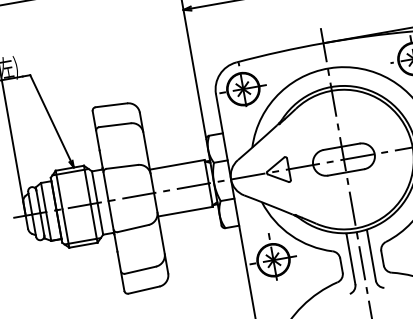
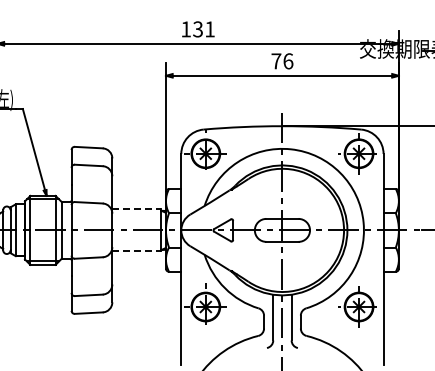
line: (176, 164) -> (136, 209), solid -> dashed
line: (185, 211) -> (136, 251), solid -> dashed

